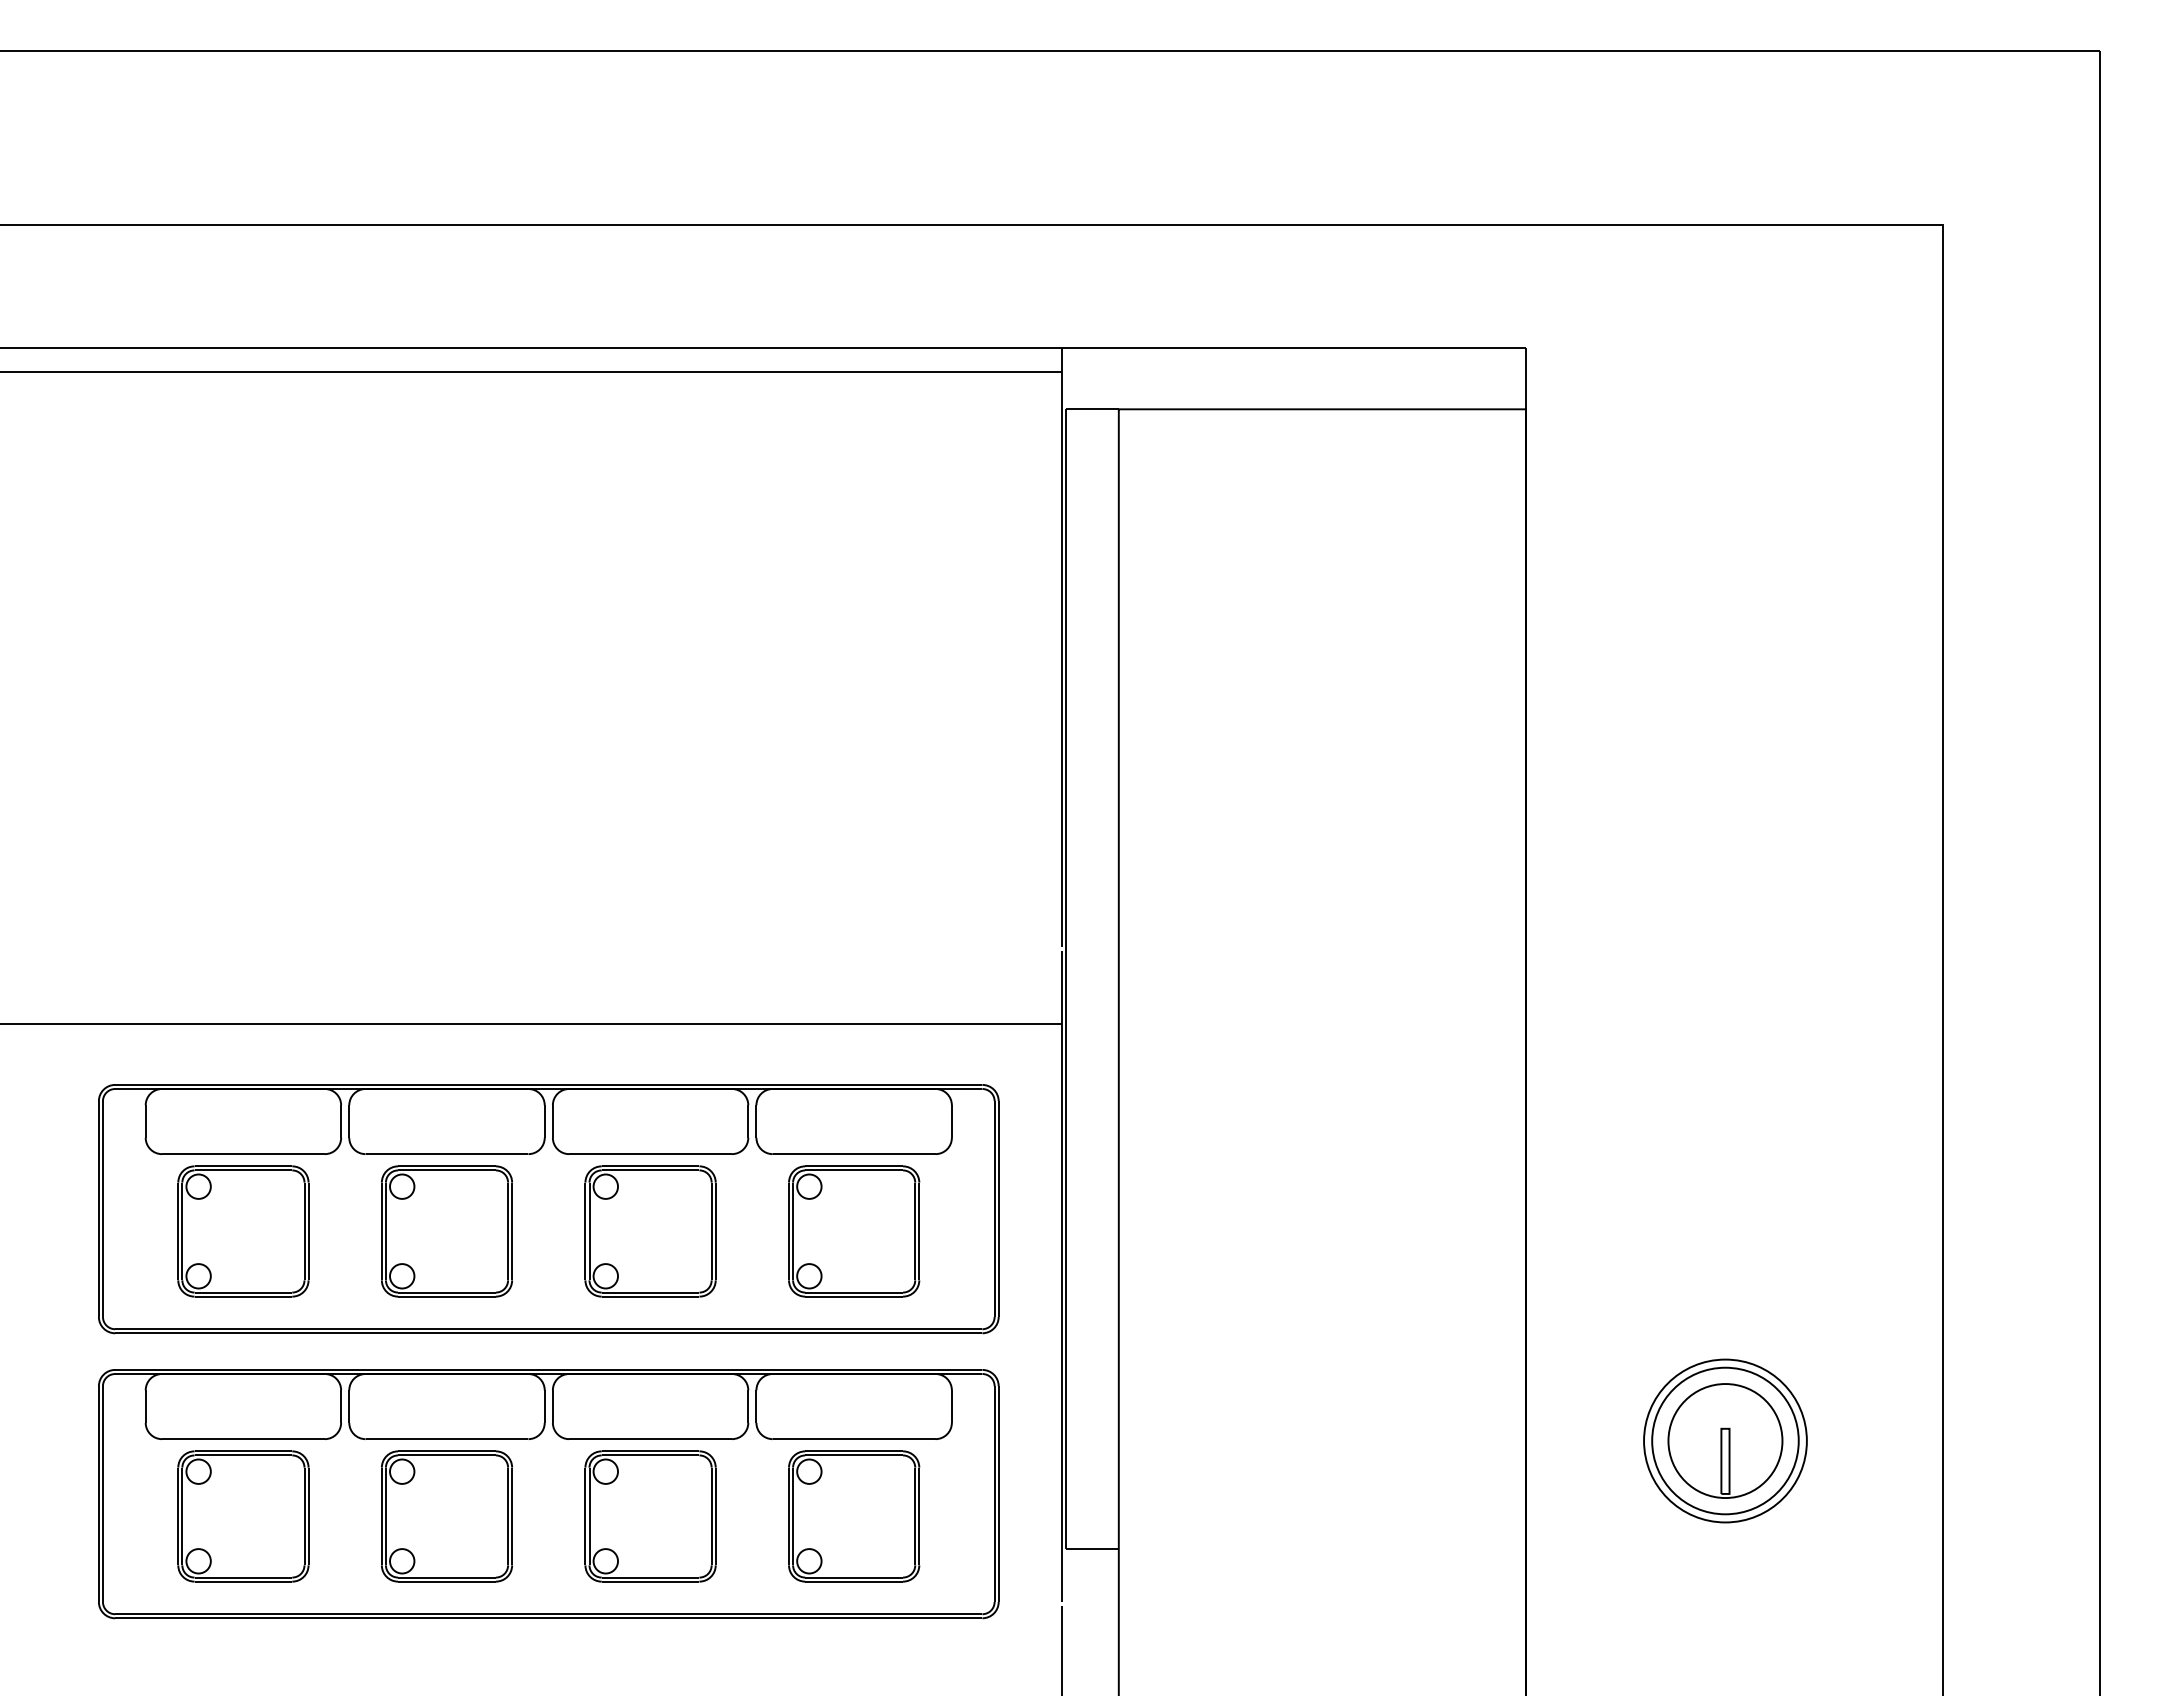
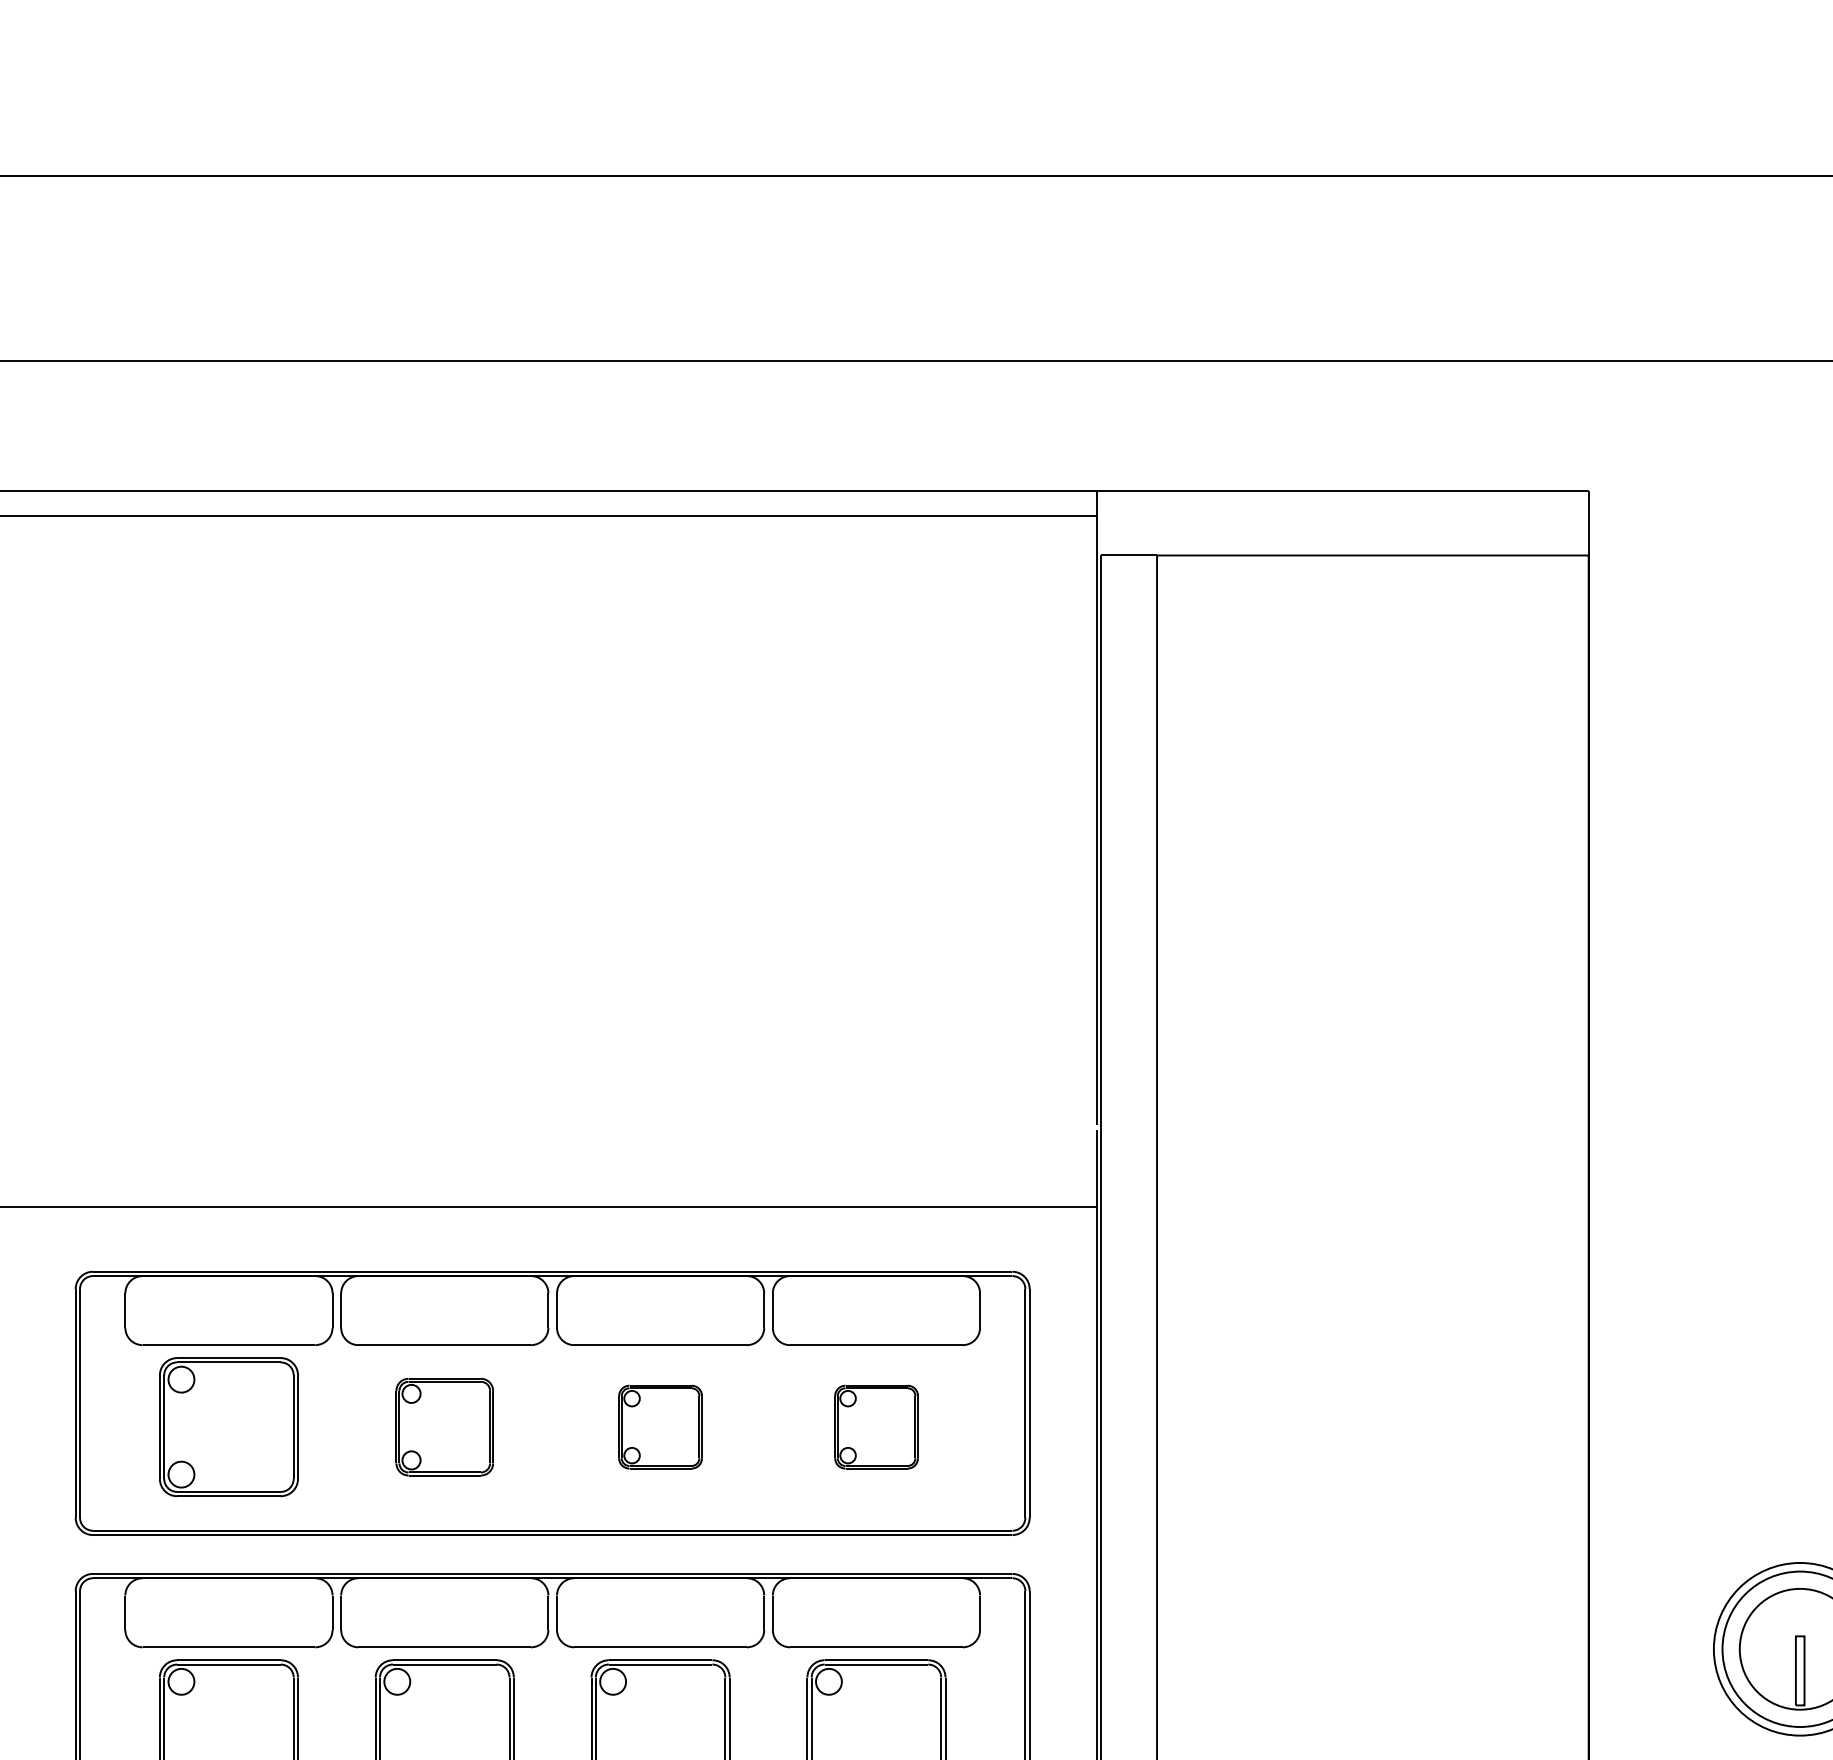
part: (446, 1231) -> (444, 1427), size x0.7
part: (650, 1231) -> (660, 1427), size x0.6
part: (854, 1231) -> (876, 1427), size x0.6

